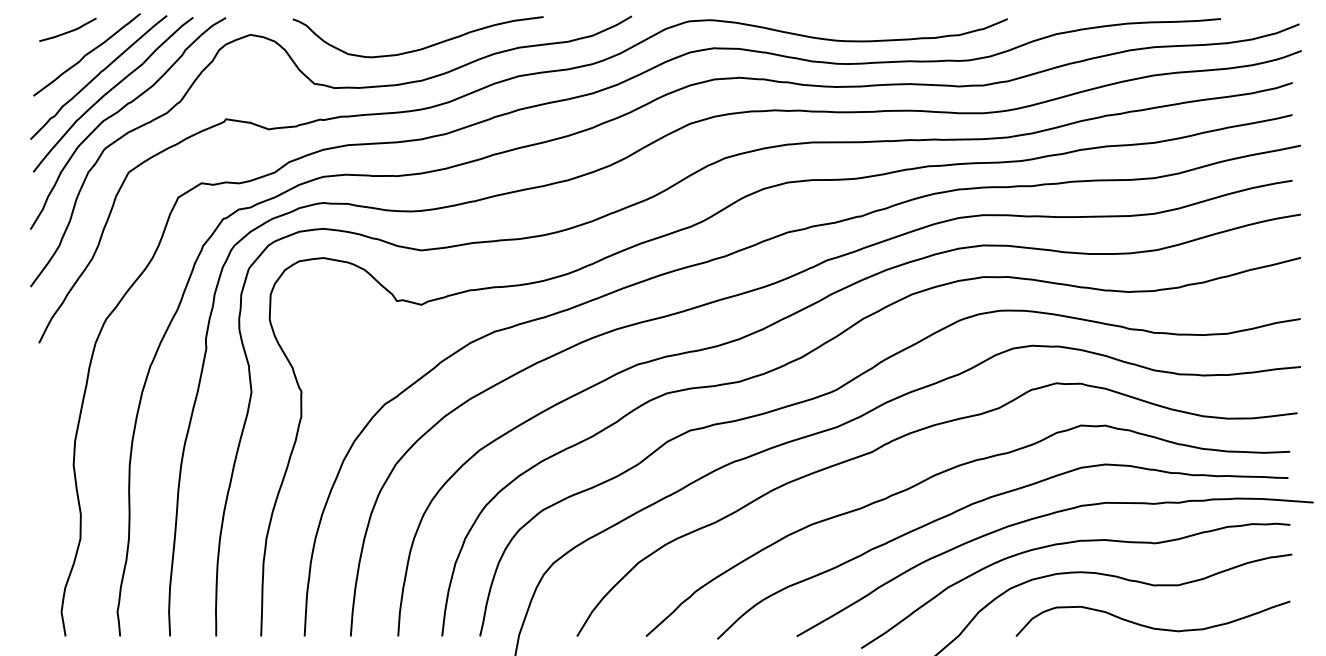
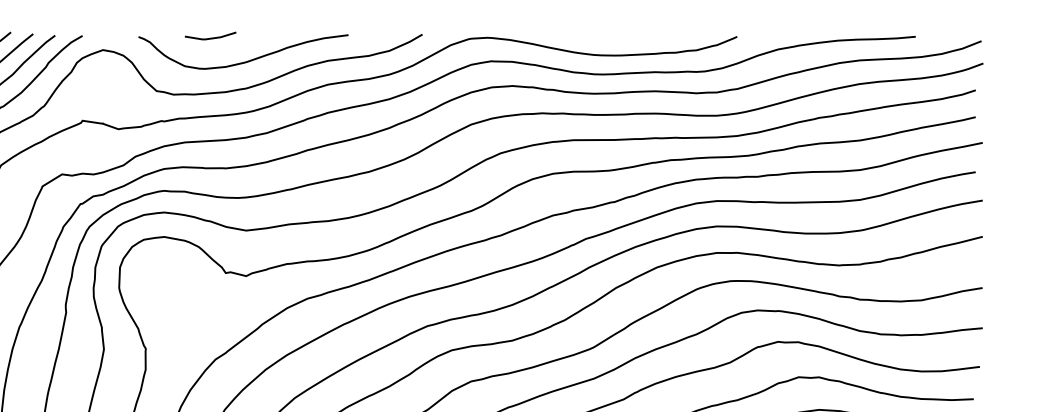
line: (378, 20) -> (210, 38), added

